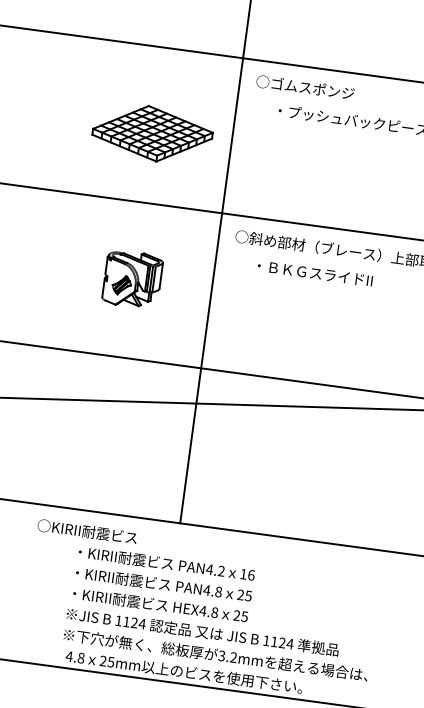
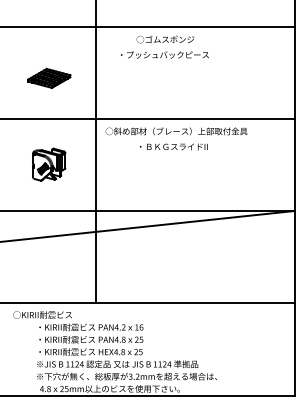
text: (305, 87) -> (165, 39), moved
part: (152, 133) -> (49, 78), size x0.6
text: (314, 272) -> (173, 146), moved

